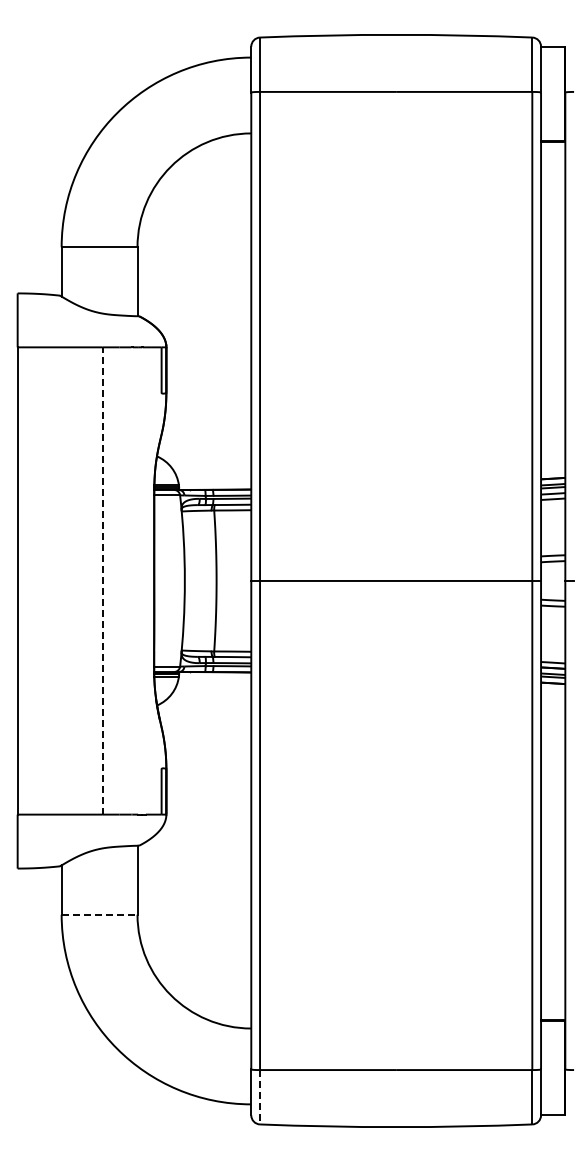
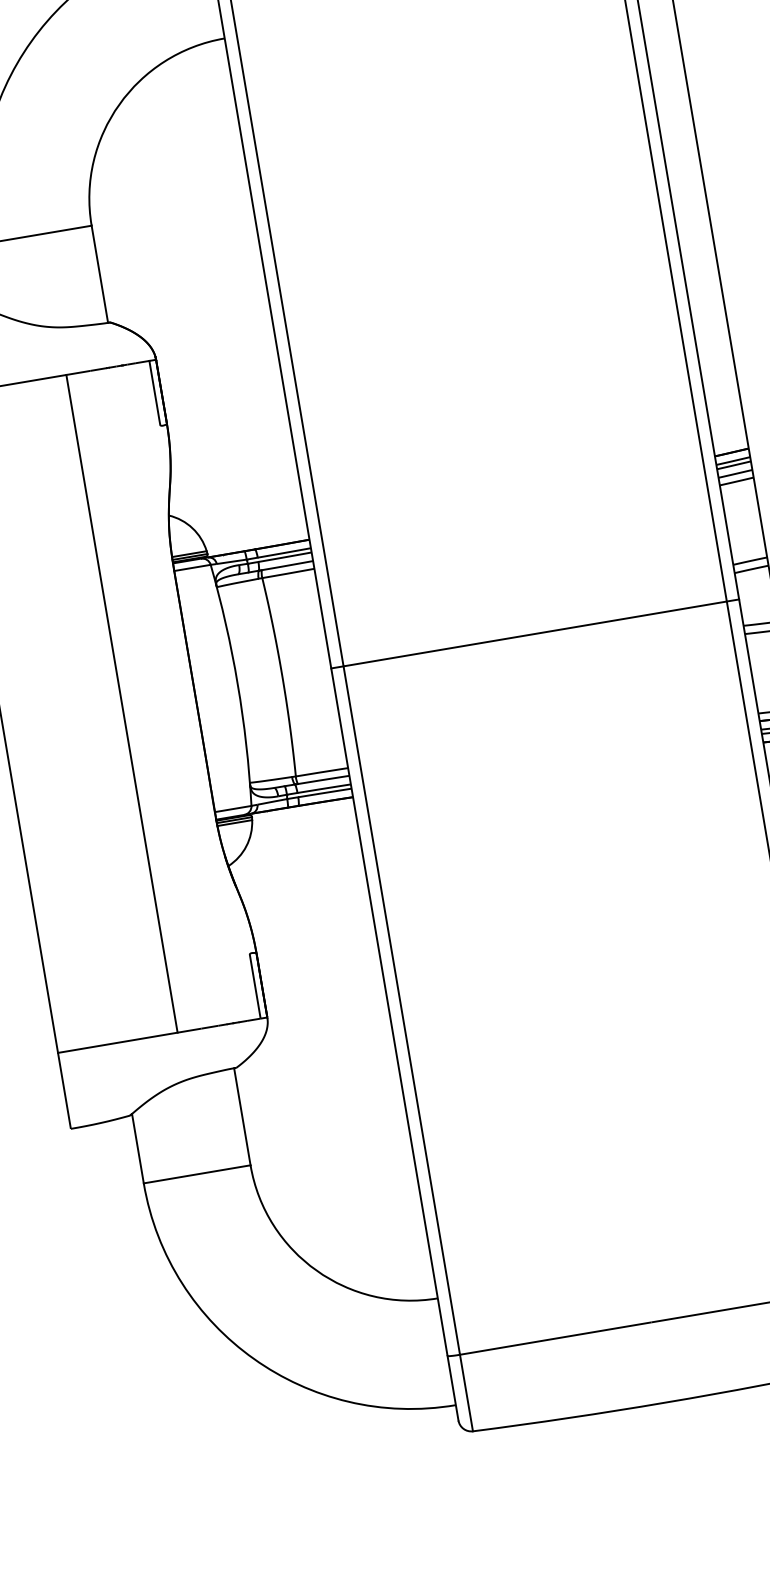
line: (102, 580) -> (121, 703), dashed -> solid
line: (99, 914) -> (197, 1174), dashed -> solid
line: (260, 1097) -> (467, 1393), dashed -> solid

